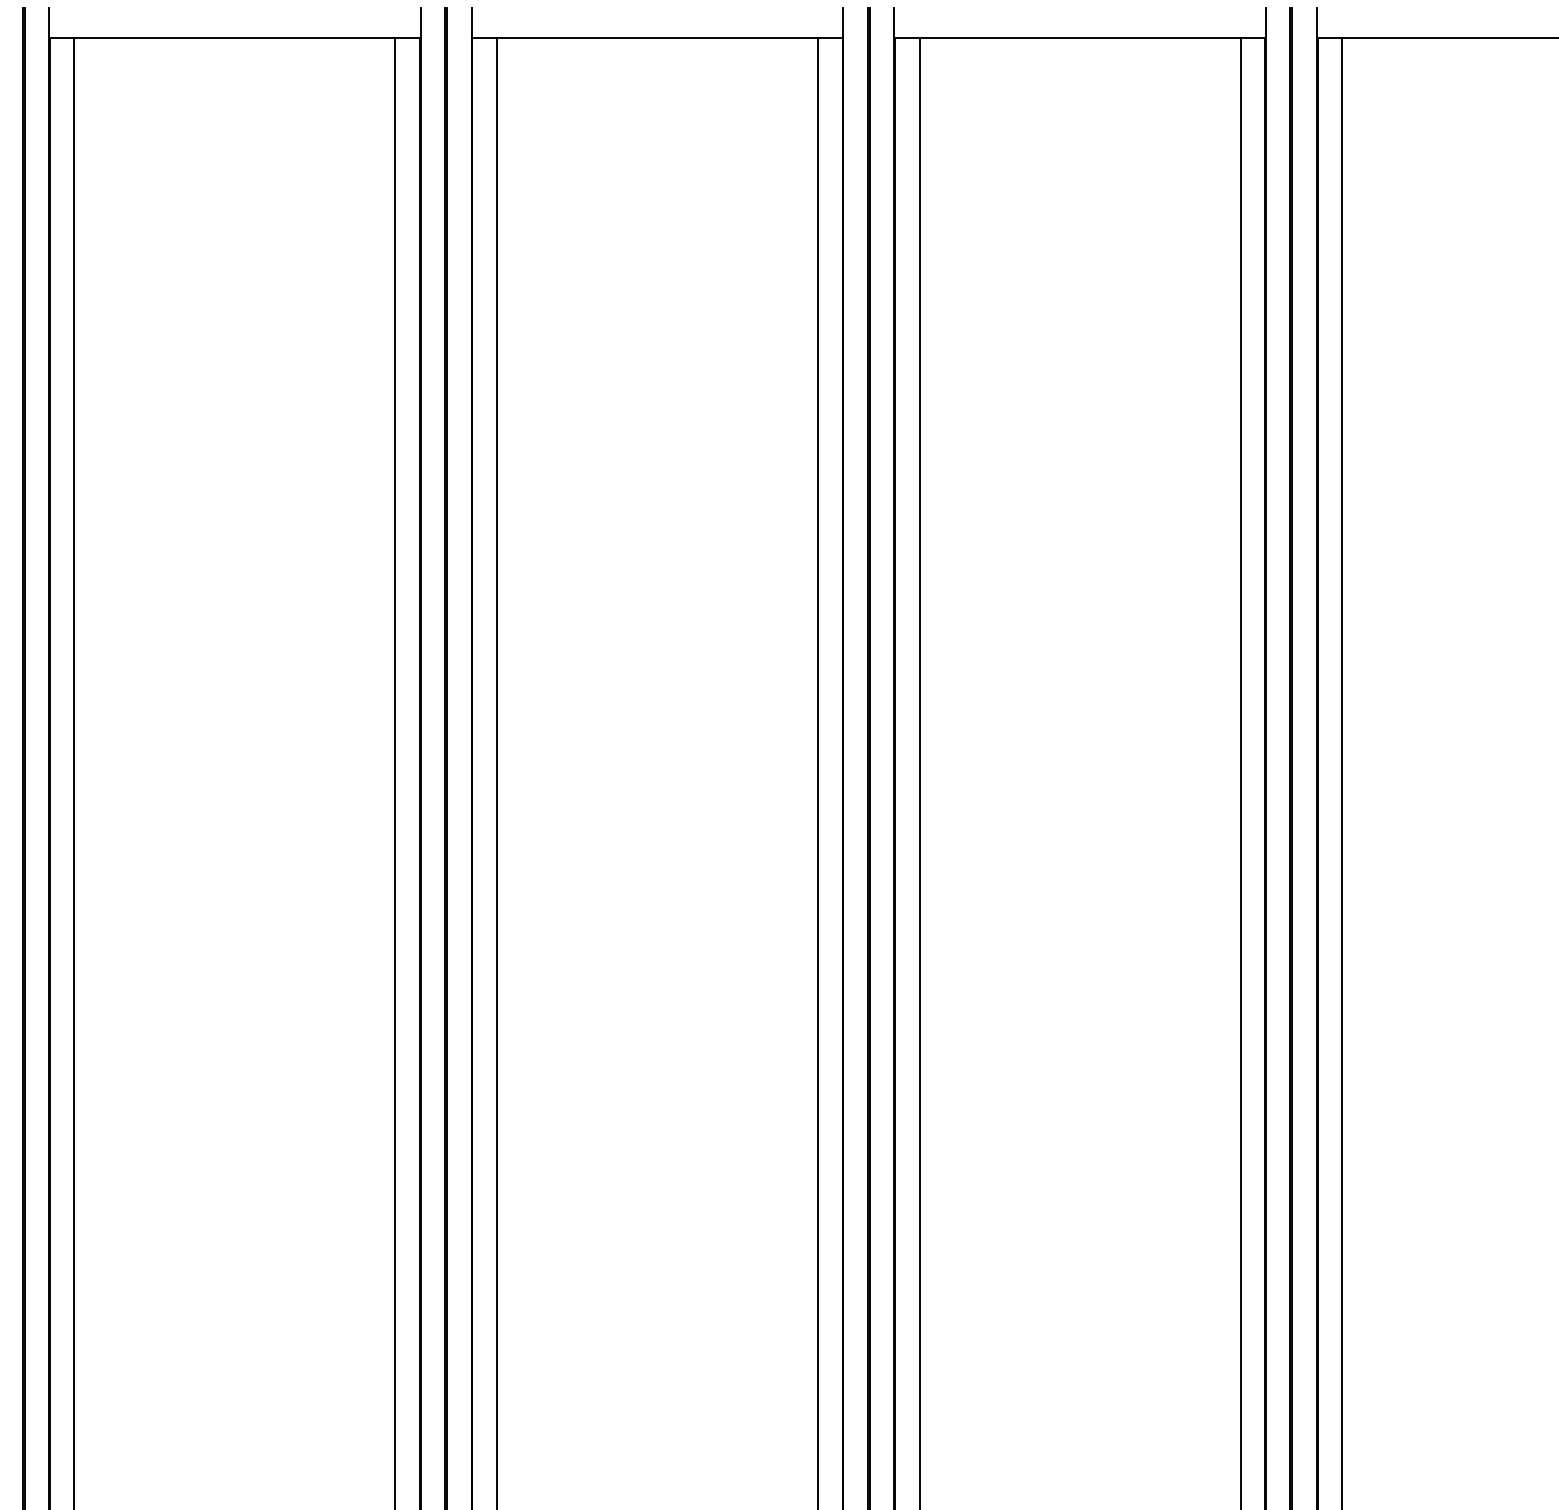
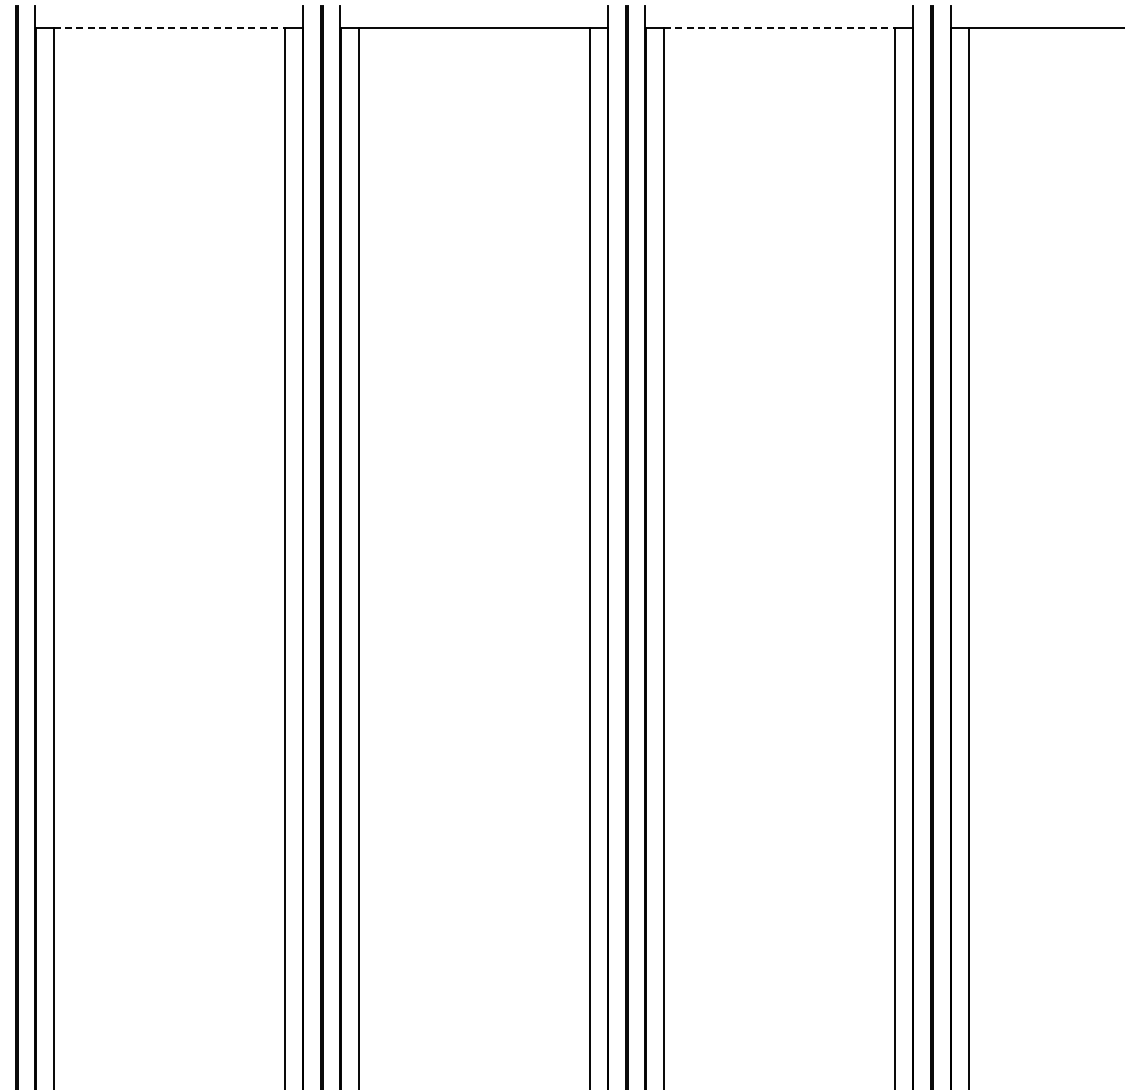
line: (235, 38) -> (169, 27), solid -> dashed
line: (1080, 38) -> (779, 27), solid -> dashed

